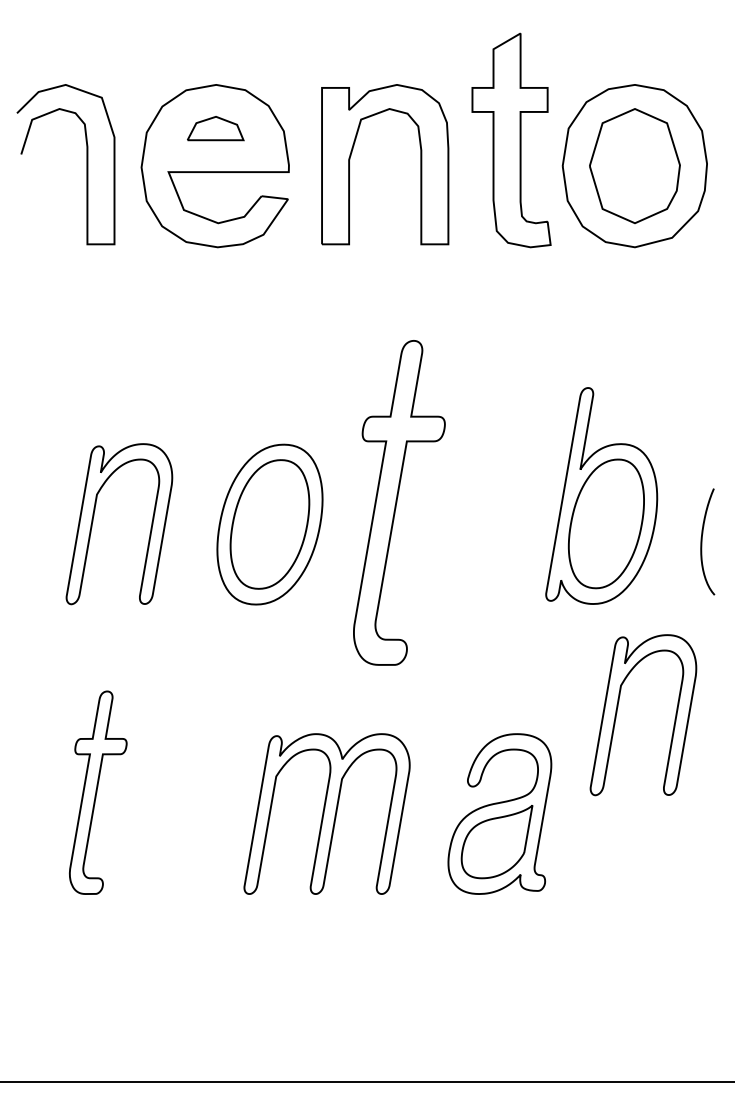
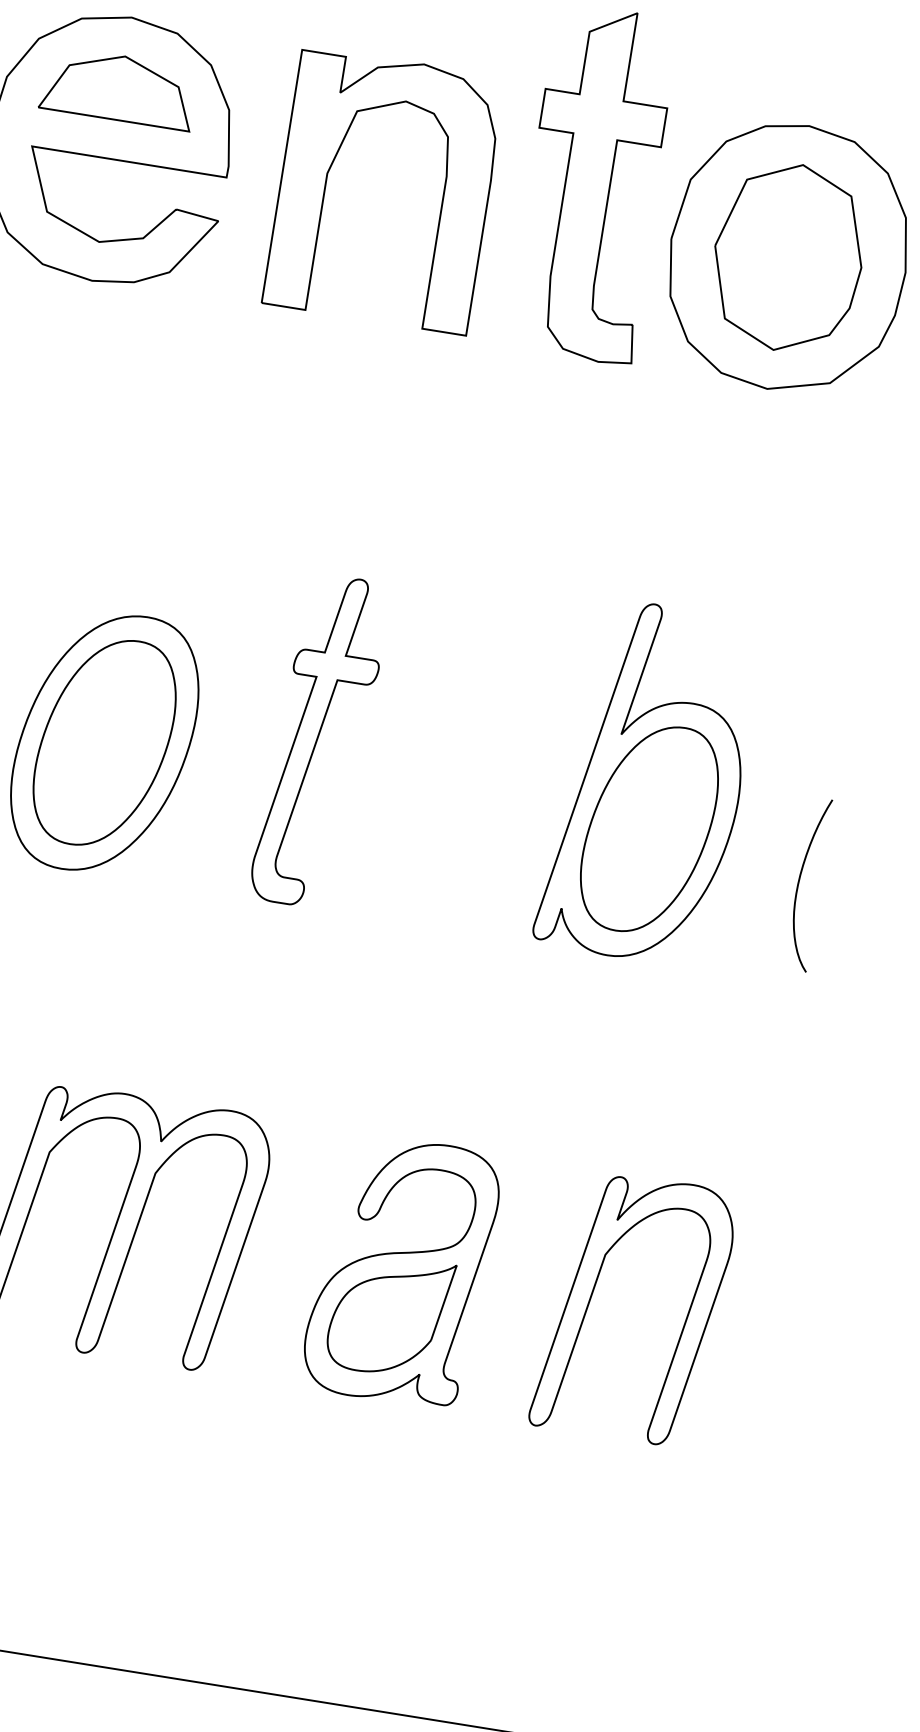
part: (215, 128) -> (119, 87), size x1.67
part: (399, 502) -> (320, 740), size x0.62
part: (617, 713) -> (592, 1298), moved

